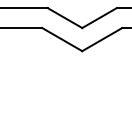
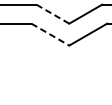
line: (64, 18) -> (52, 14), solid -> dashed
line: (62, 39) -> (50, 34), solid -> dashed

